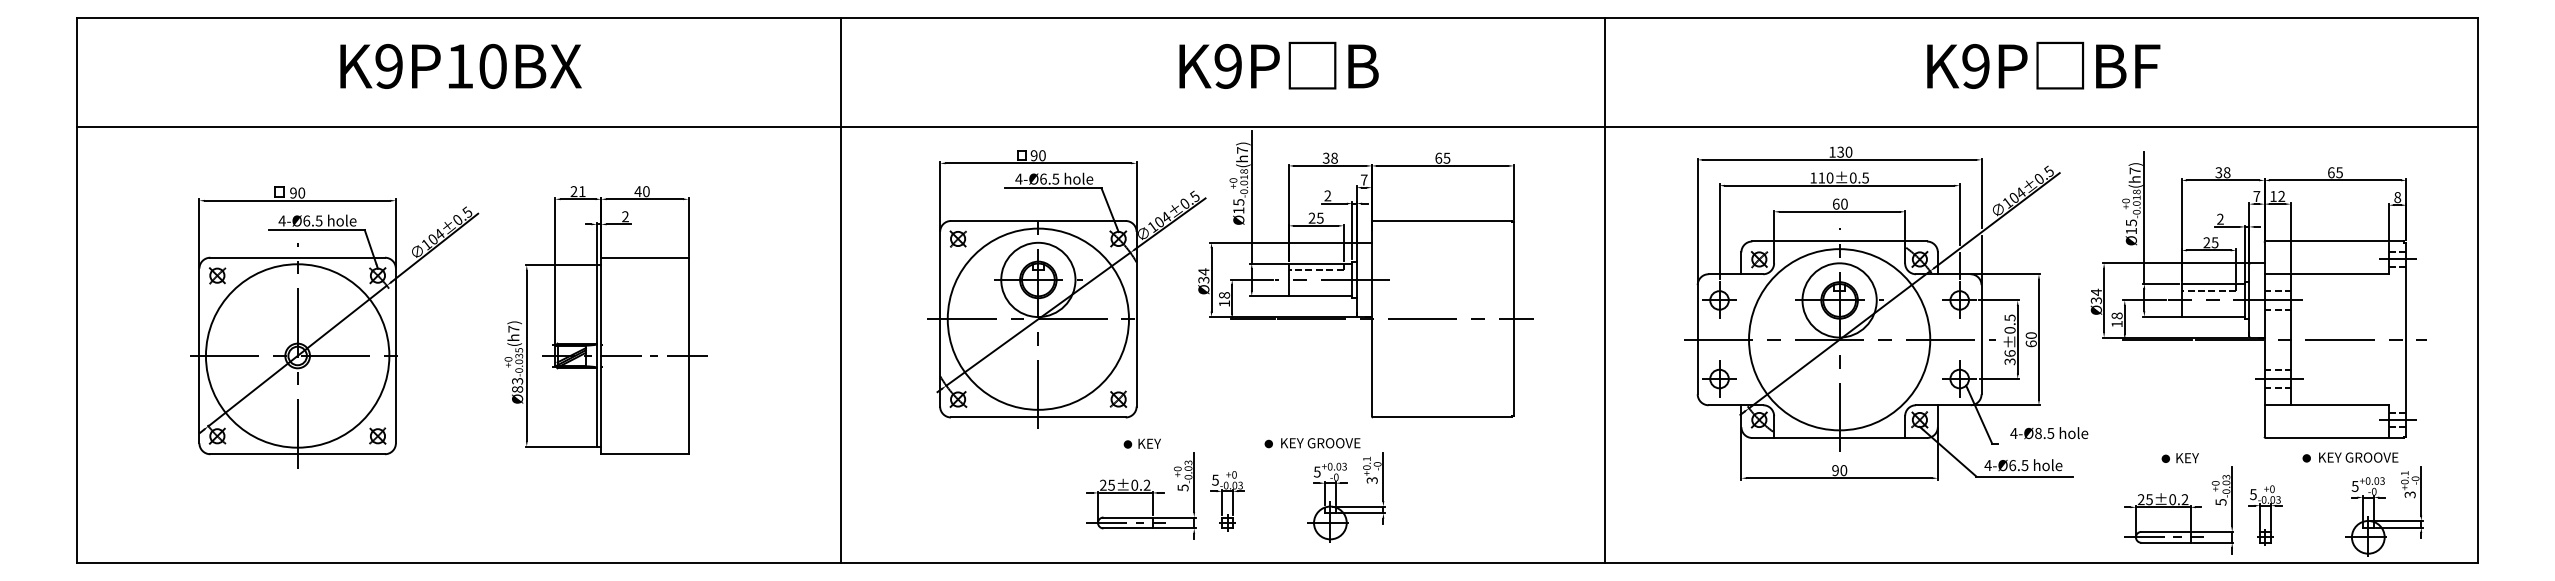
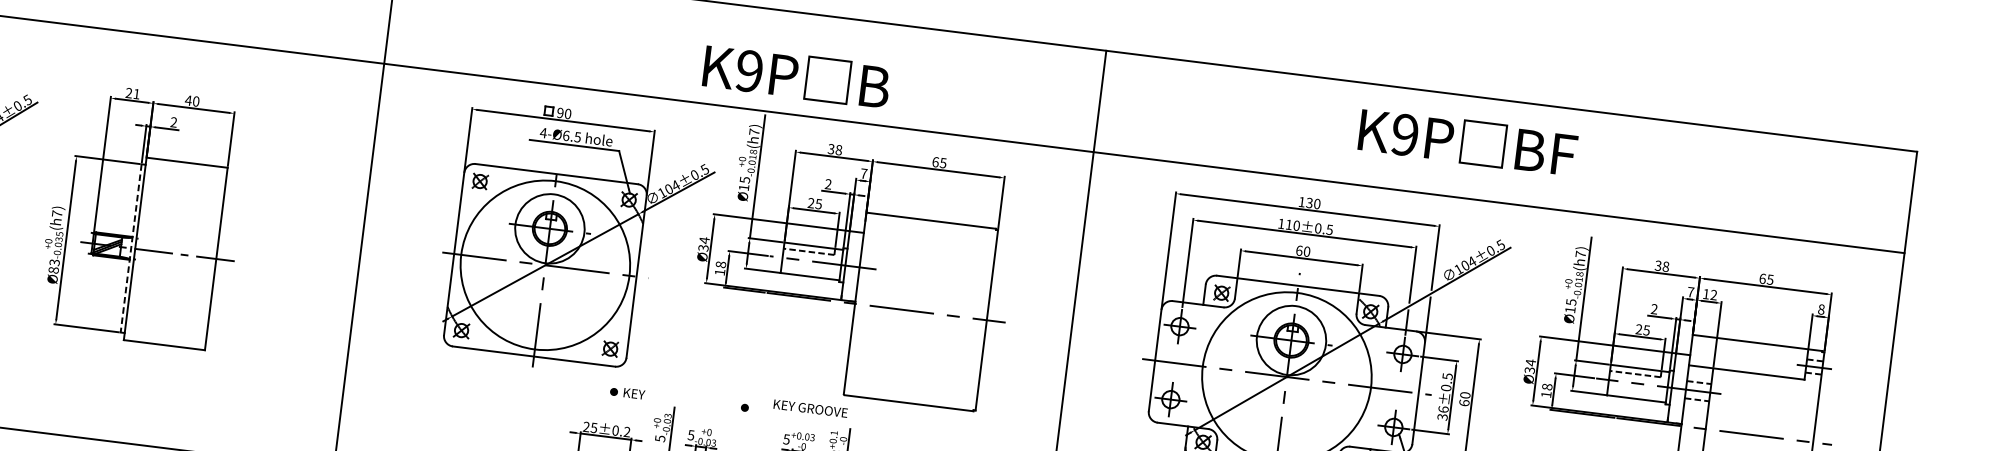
text: (1278, 65) -> (796, 76), moved
text: (2043, 65) -> (1467, 141), moved
line: (596, 355) -> (130, 247), solid -> dashed
text: (1320, 443) -> (810, 408), moved

